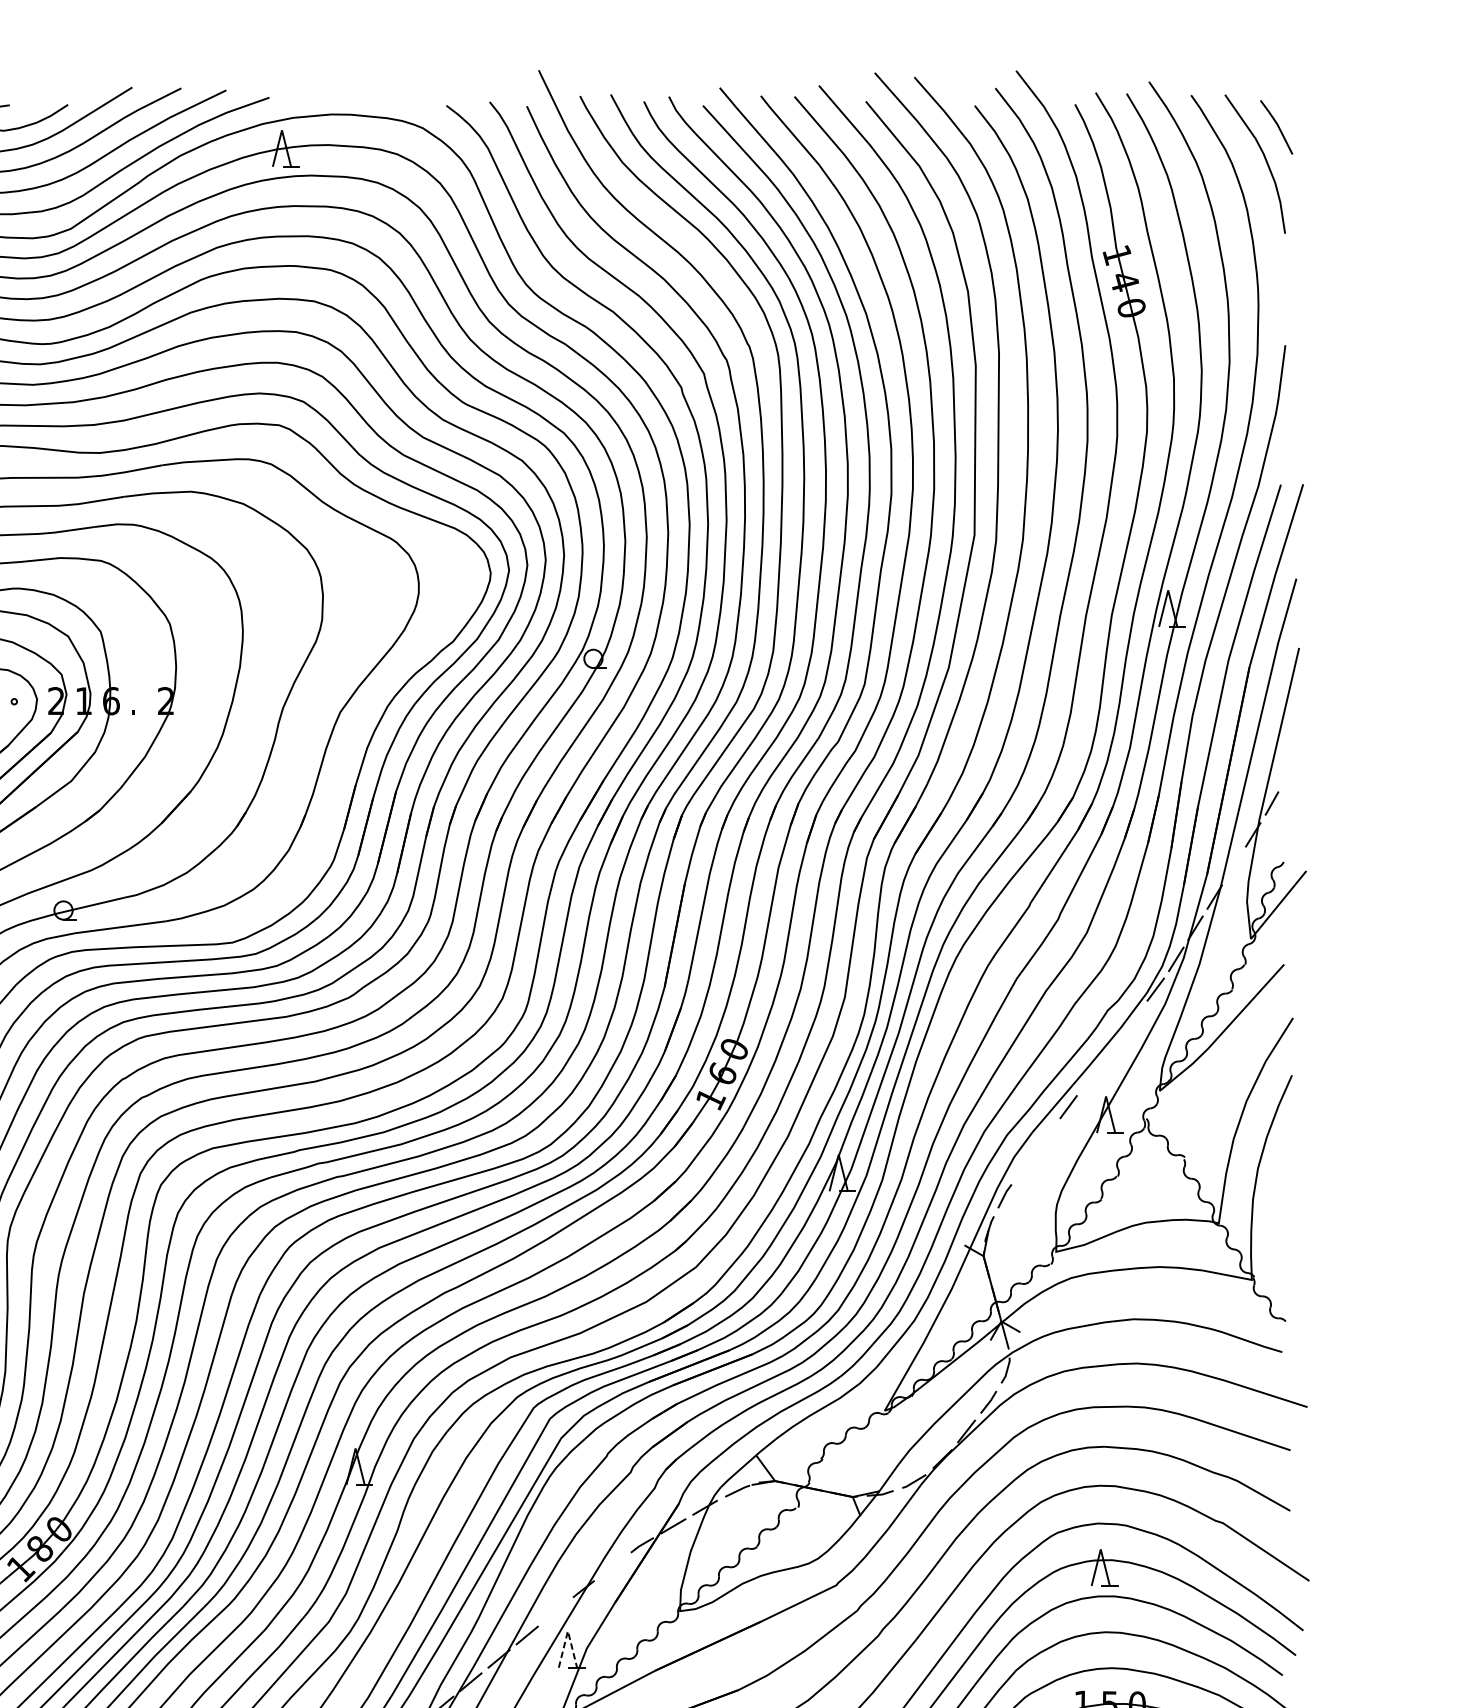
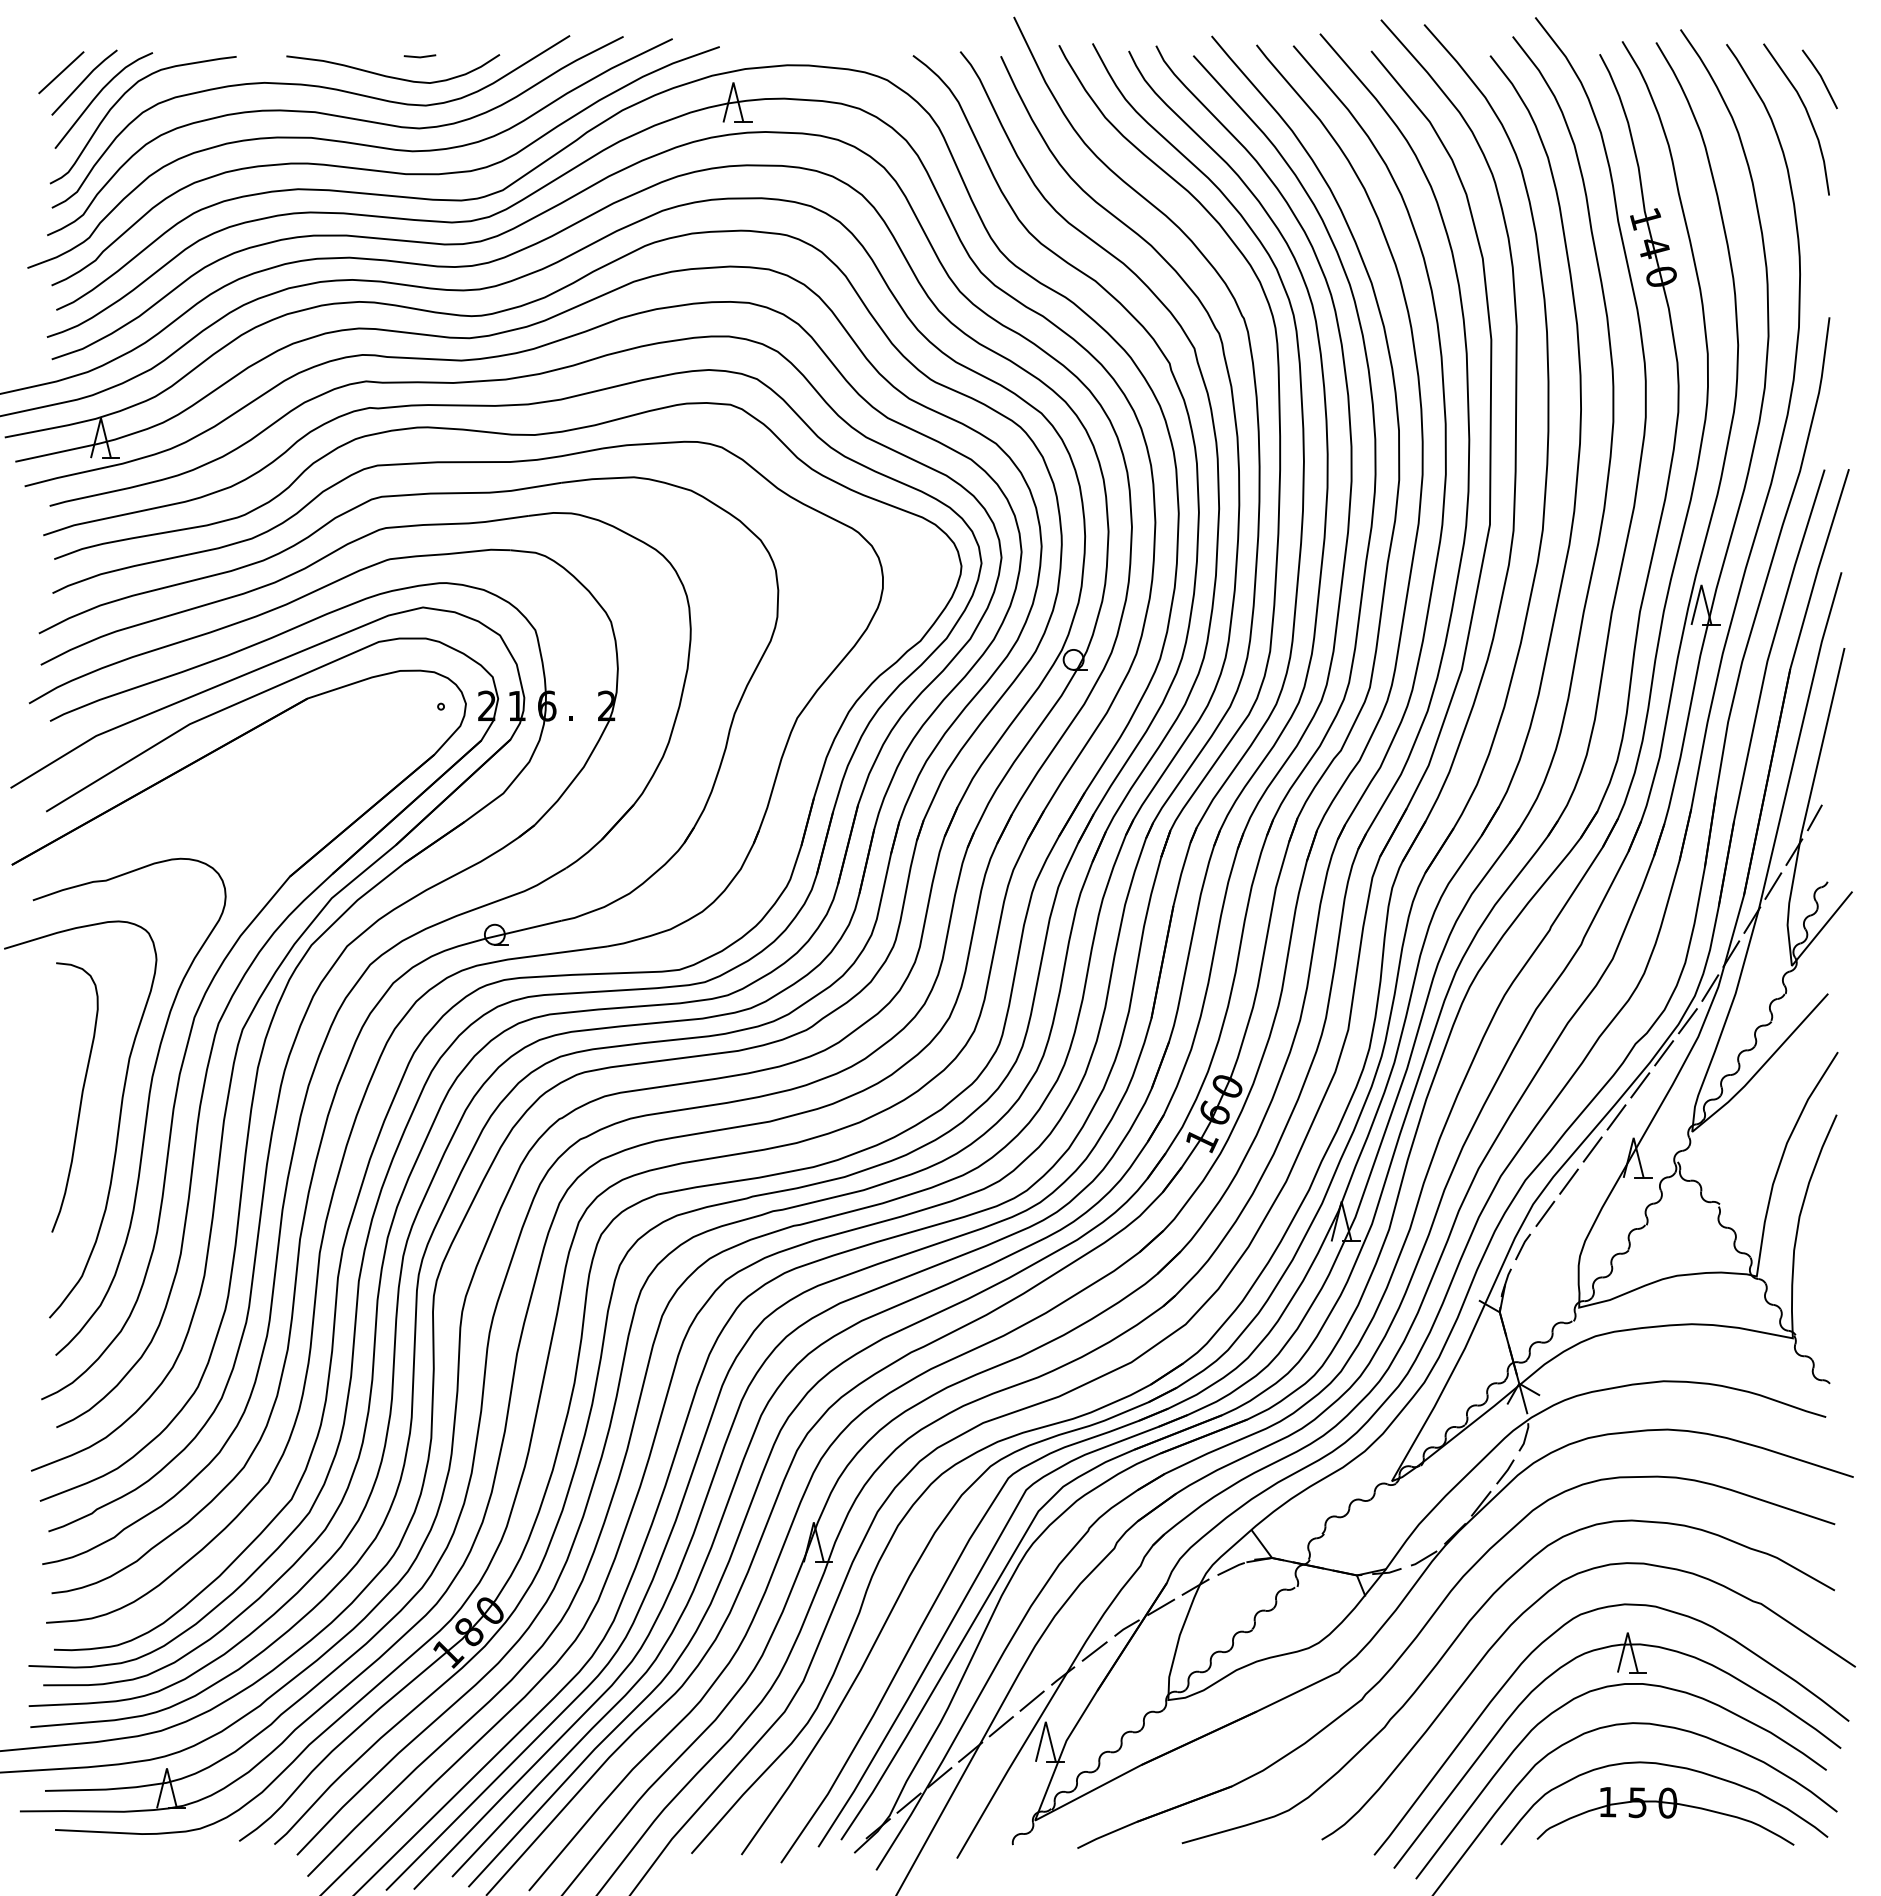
line: (1234, 865) -> (1773, 885), added
line: (1134, 1019) -> (1664, 1053), added
line: (1112, 1048) -> (1640, 1085), added
line: (1090, 1077) -> (1616, 1117), added
line: (1046, 1136) -> (1568, 1181), added
line: (1025, 1165) -> (1545, 1213), added
line: (612, 1566) -> (1094, 1651), added
line: (554, 1611) -> (1031, 1700), added
line: (567, 1630) -> (1045, 1721), dashed -> solid

